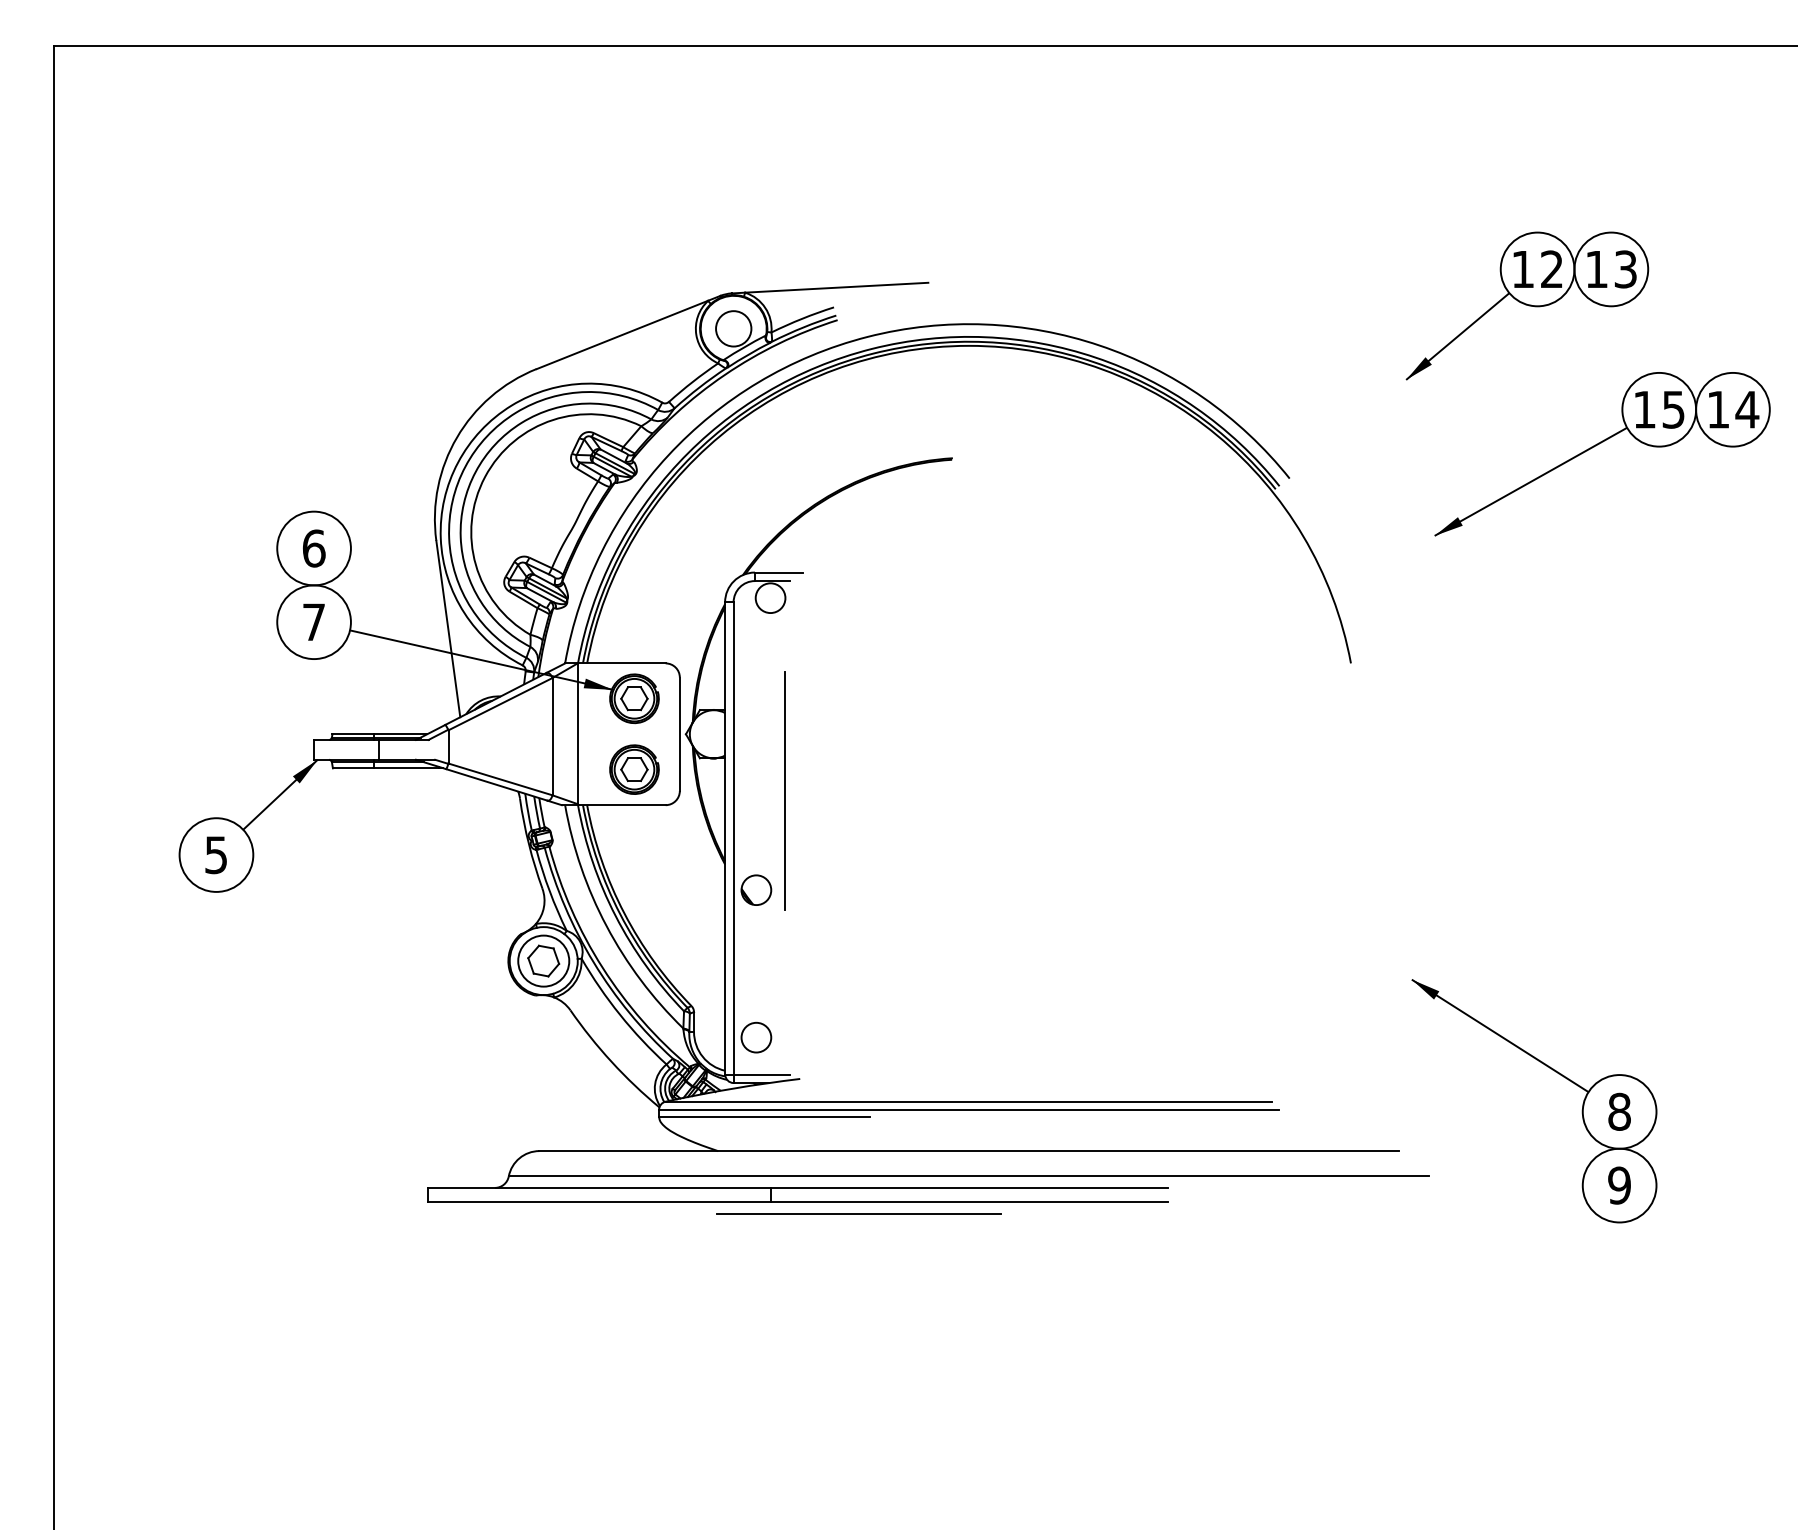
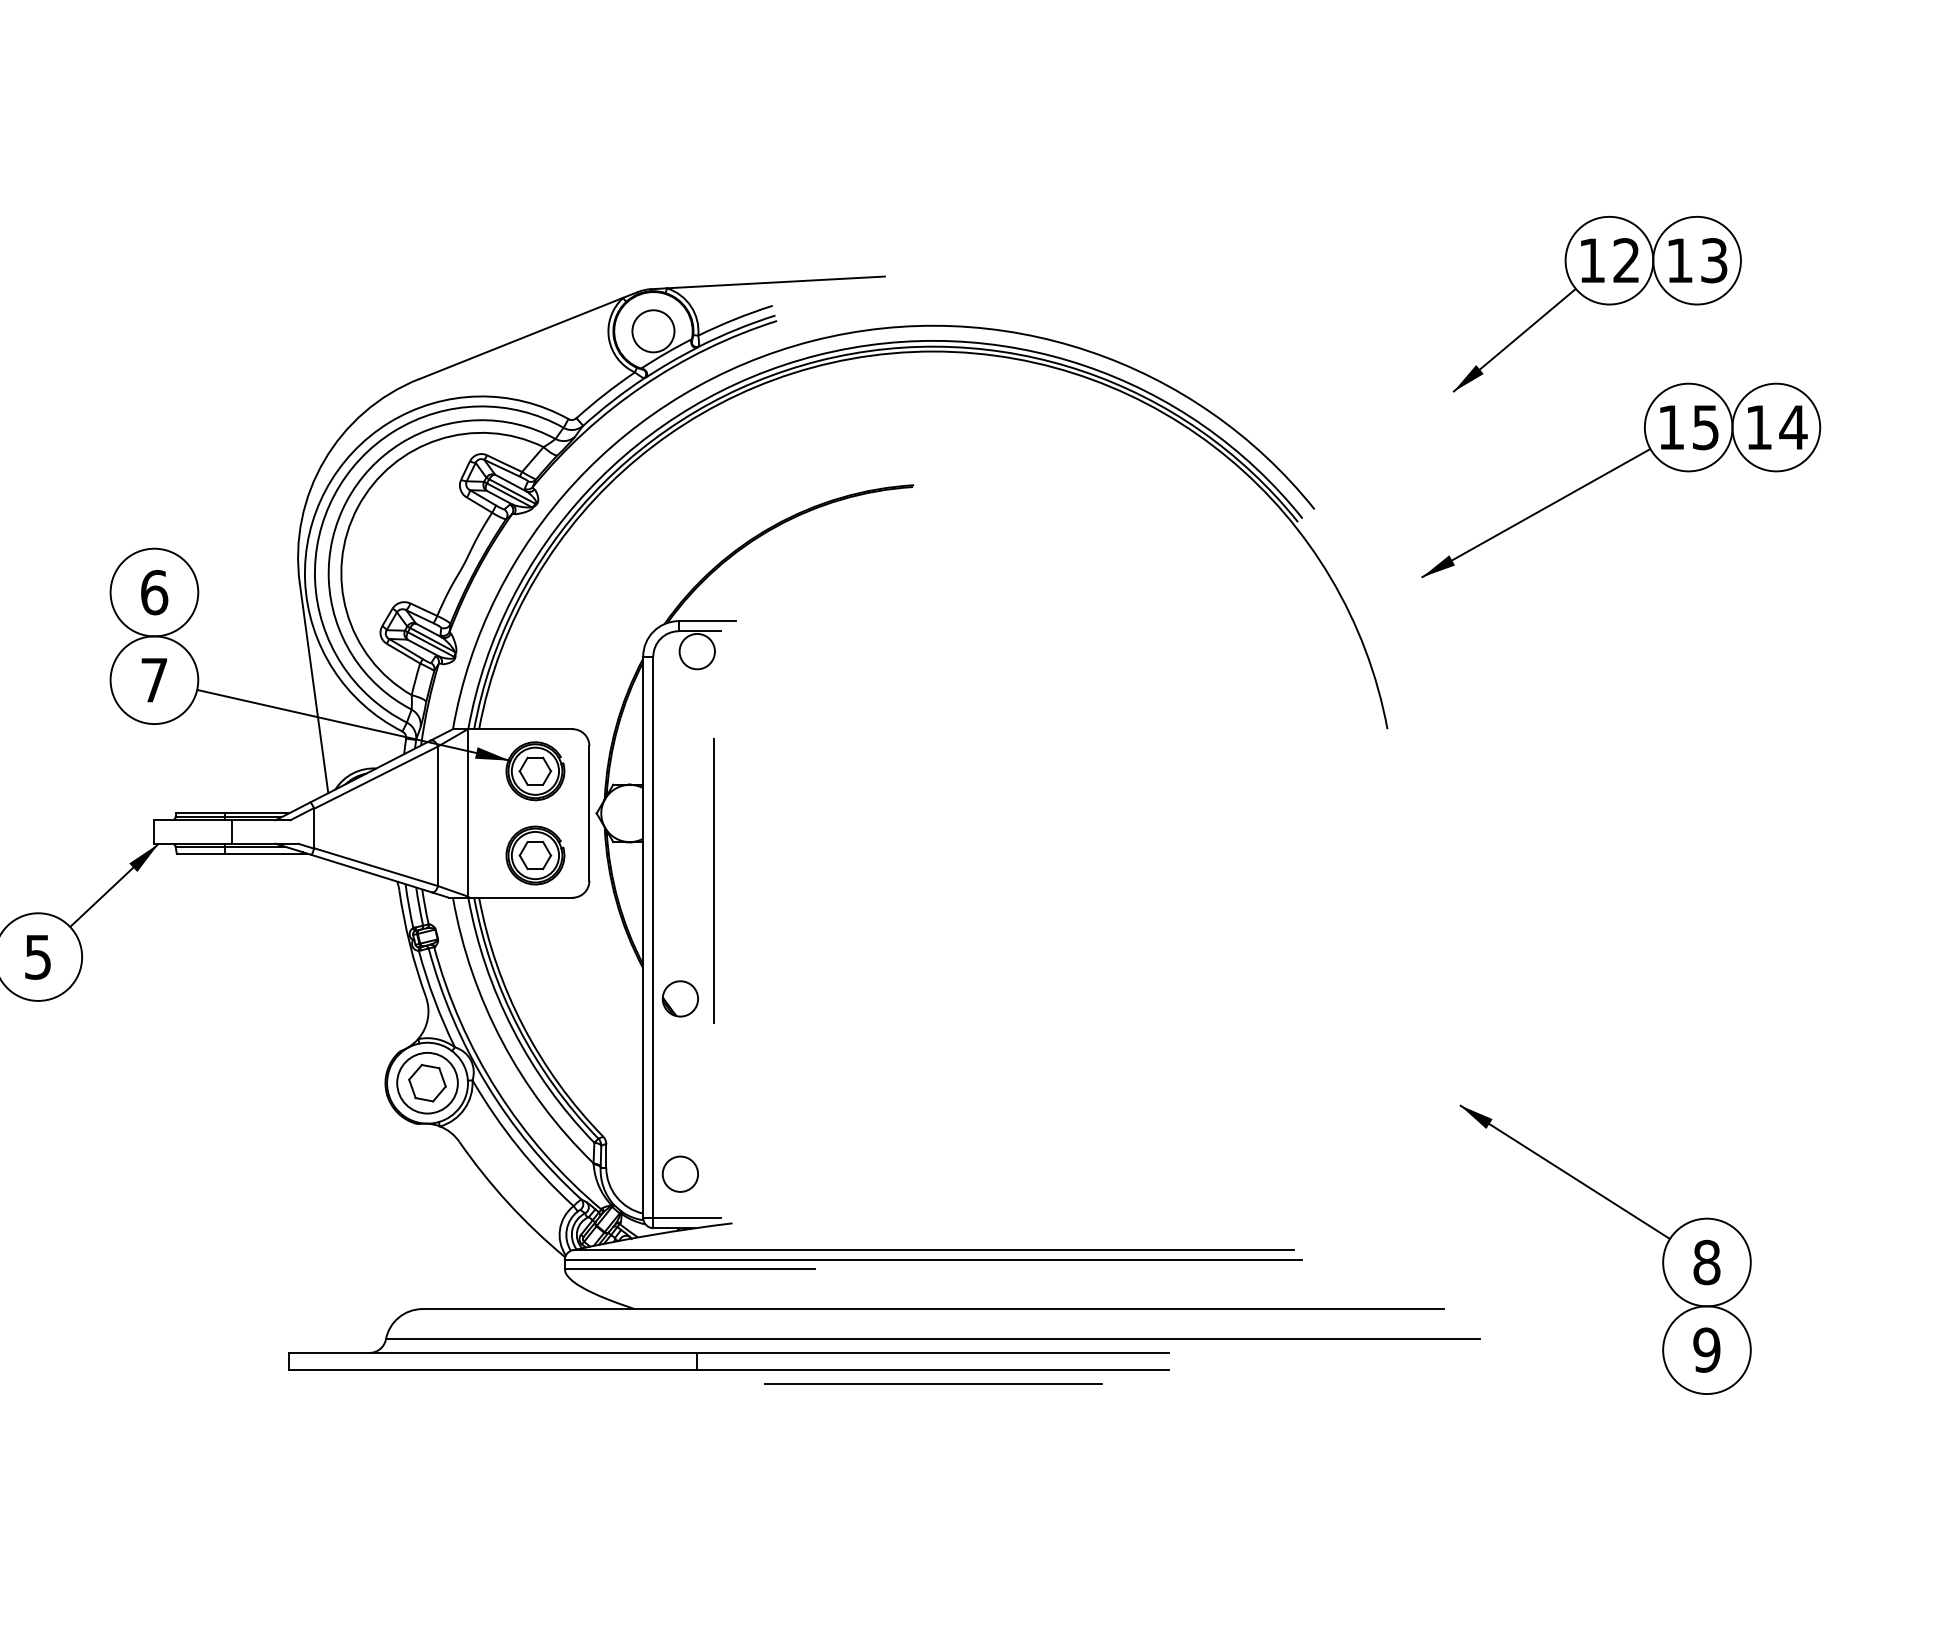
part: (1596, 446) -> (1614, 471), moved
line: (858, 1213) -> (932, 1383), moved

